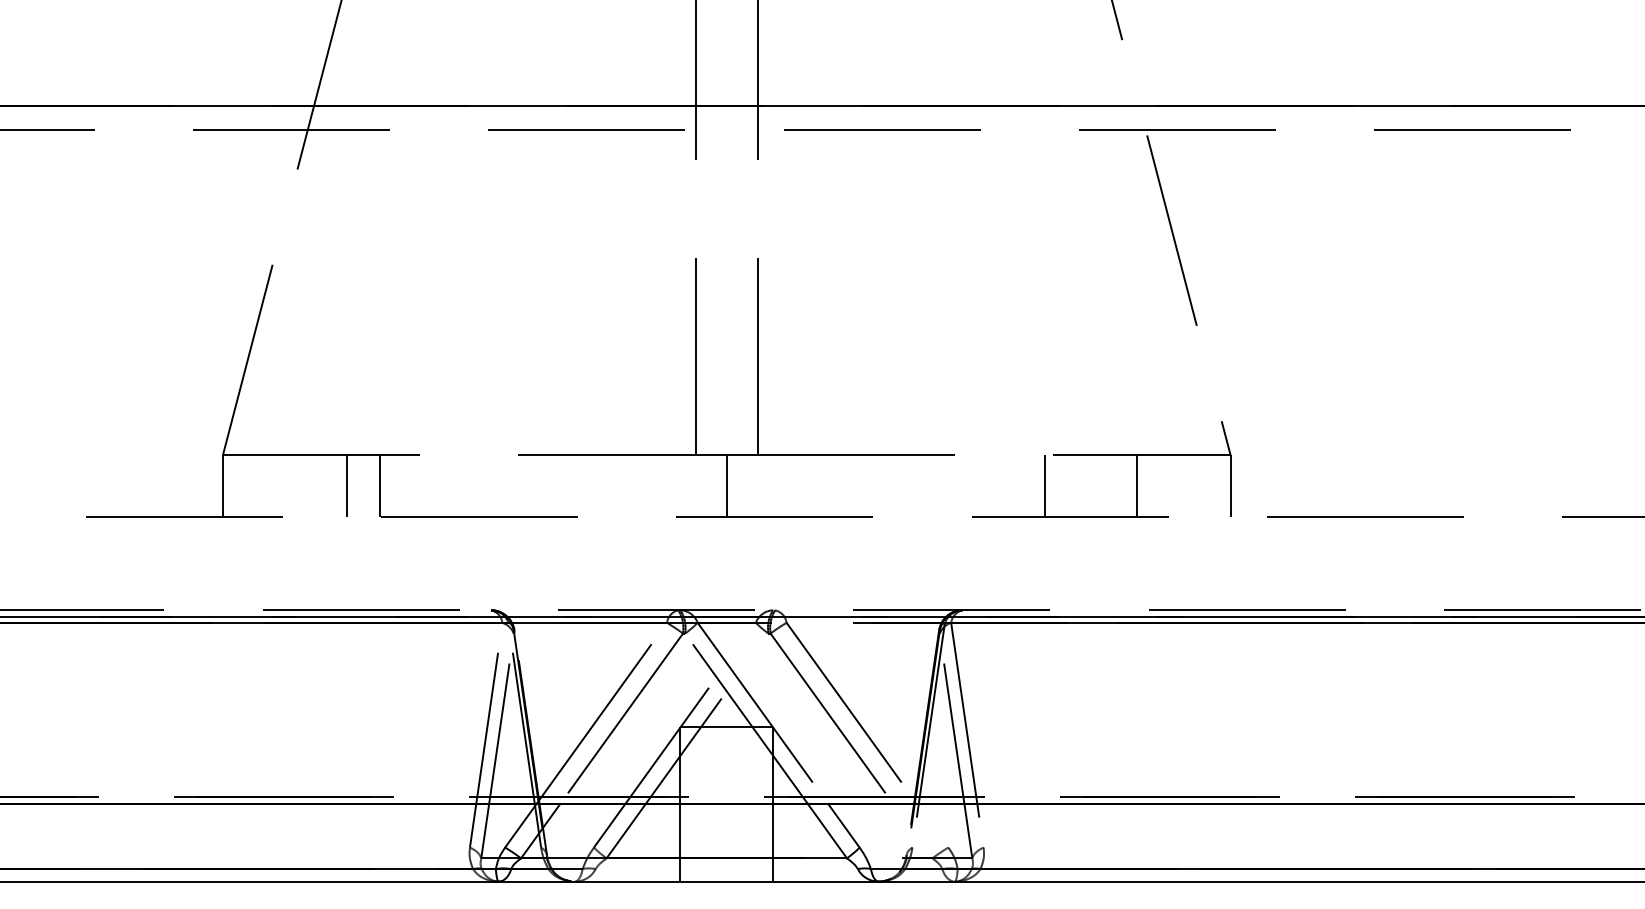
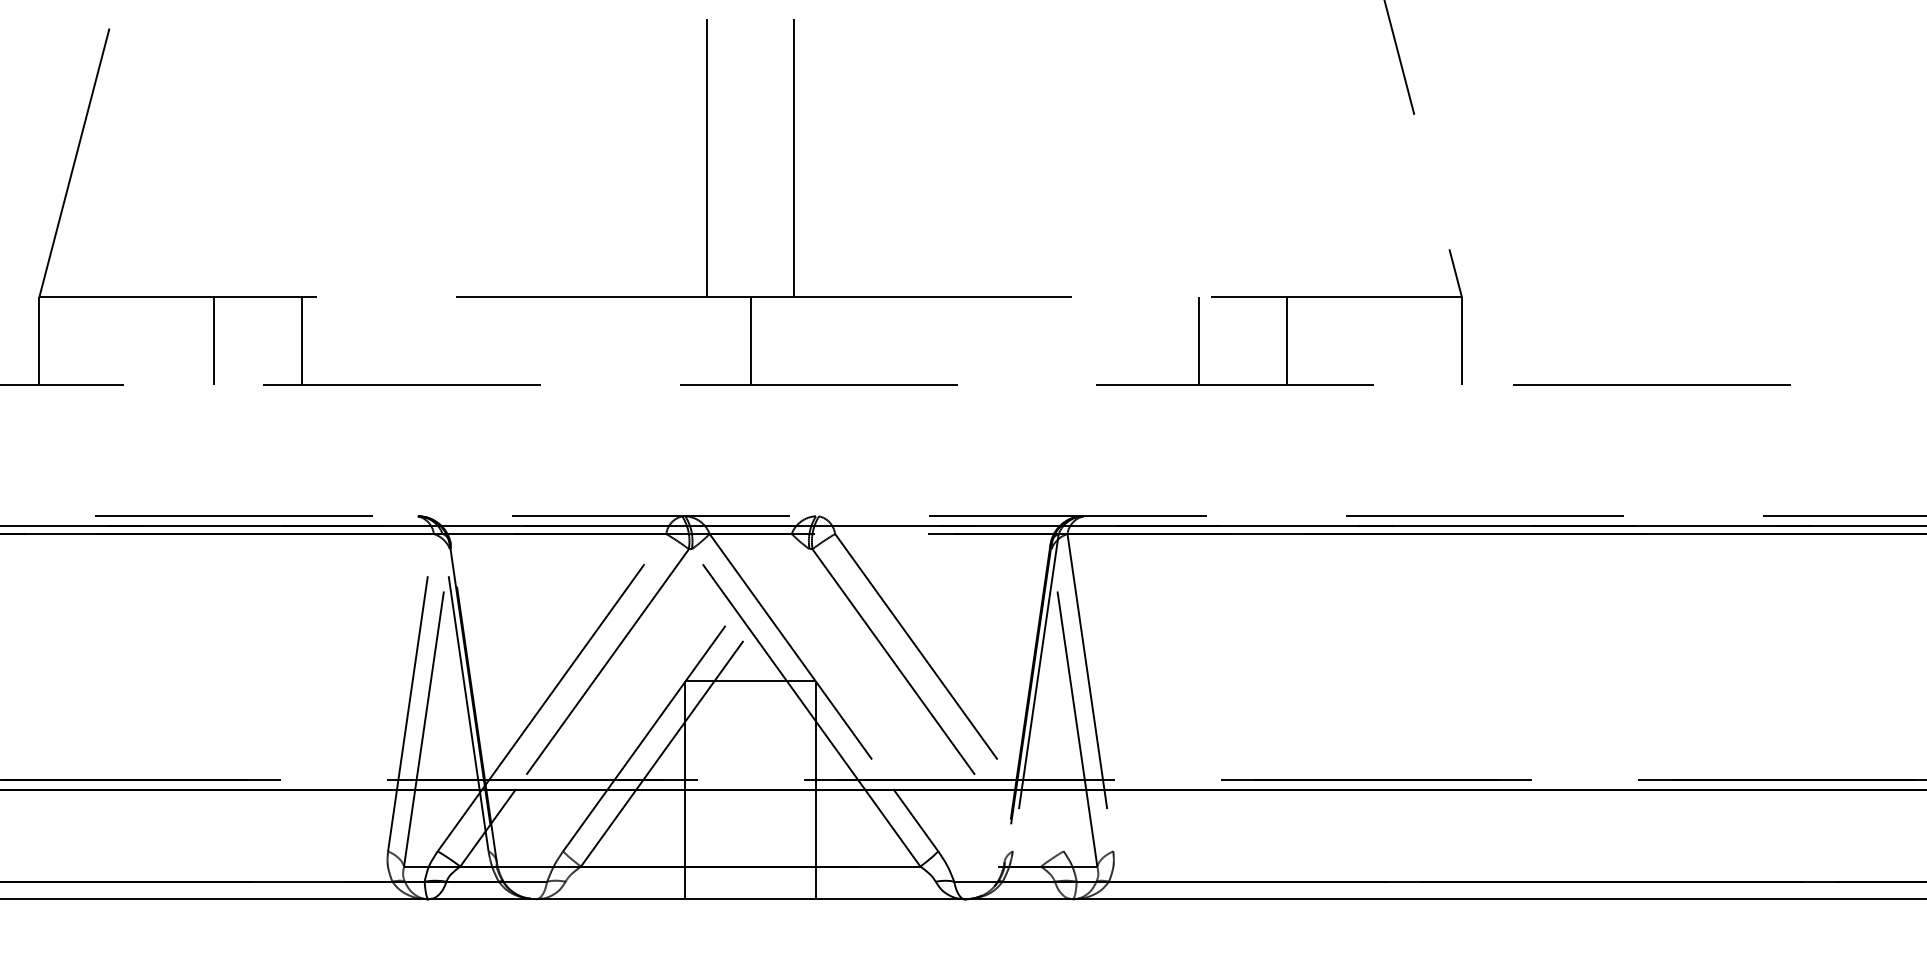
line: (379, 486) -> (301, 341), moved
line: (1136, 486) -> (1286, 341), moved

